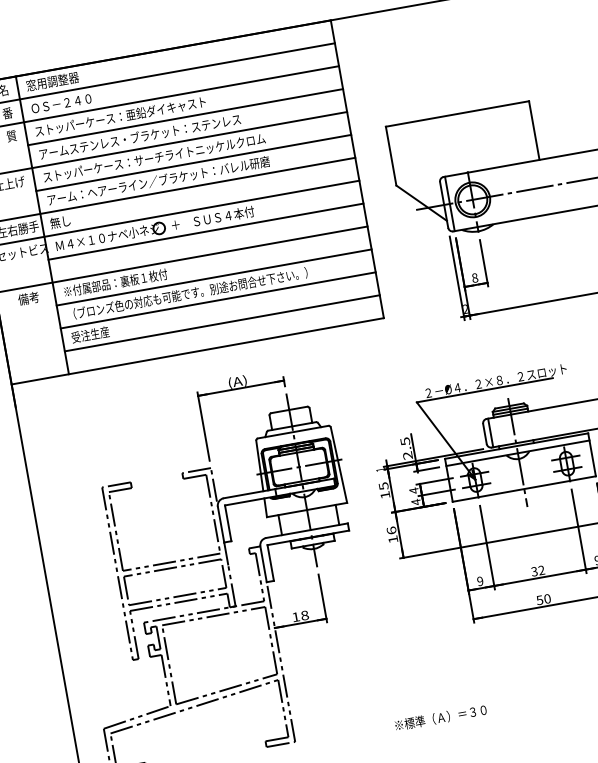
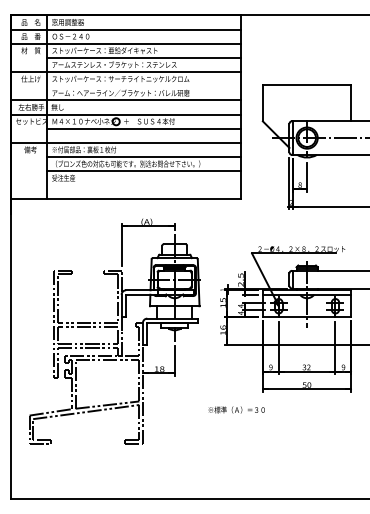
line: (193, 163) -> (143, 86), removed
line: (221, 323) -> (143, 185), removed
text: (440, 717) -> (236, 409), moved

